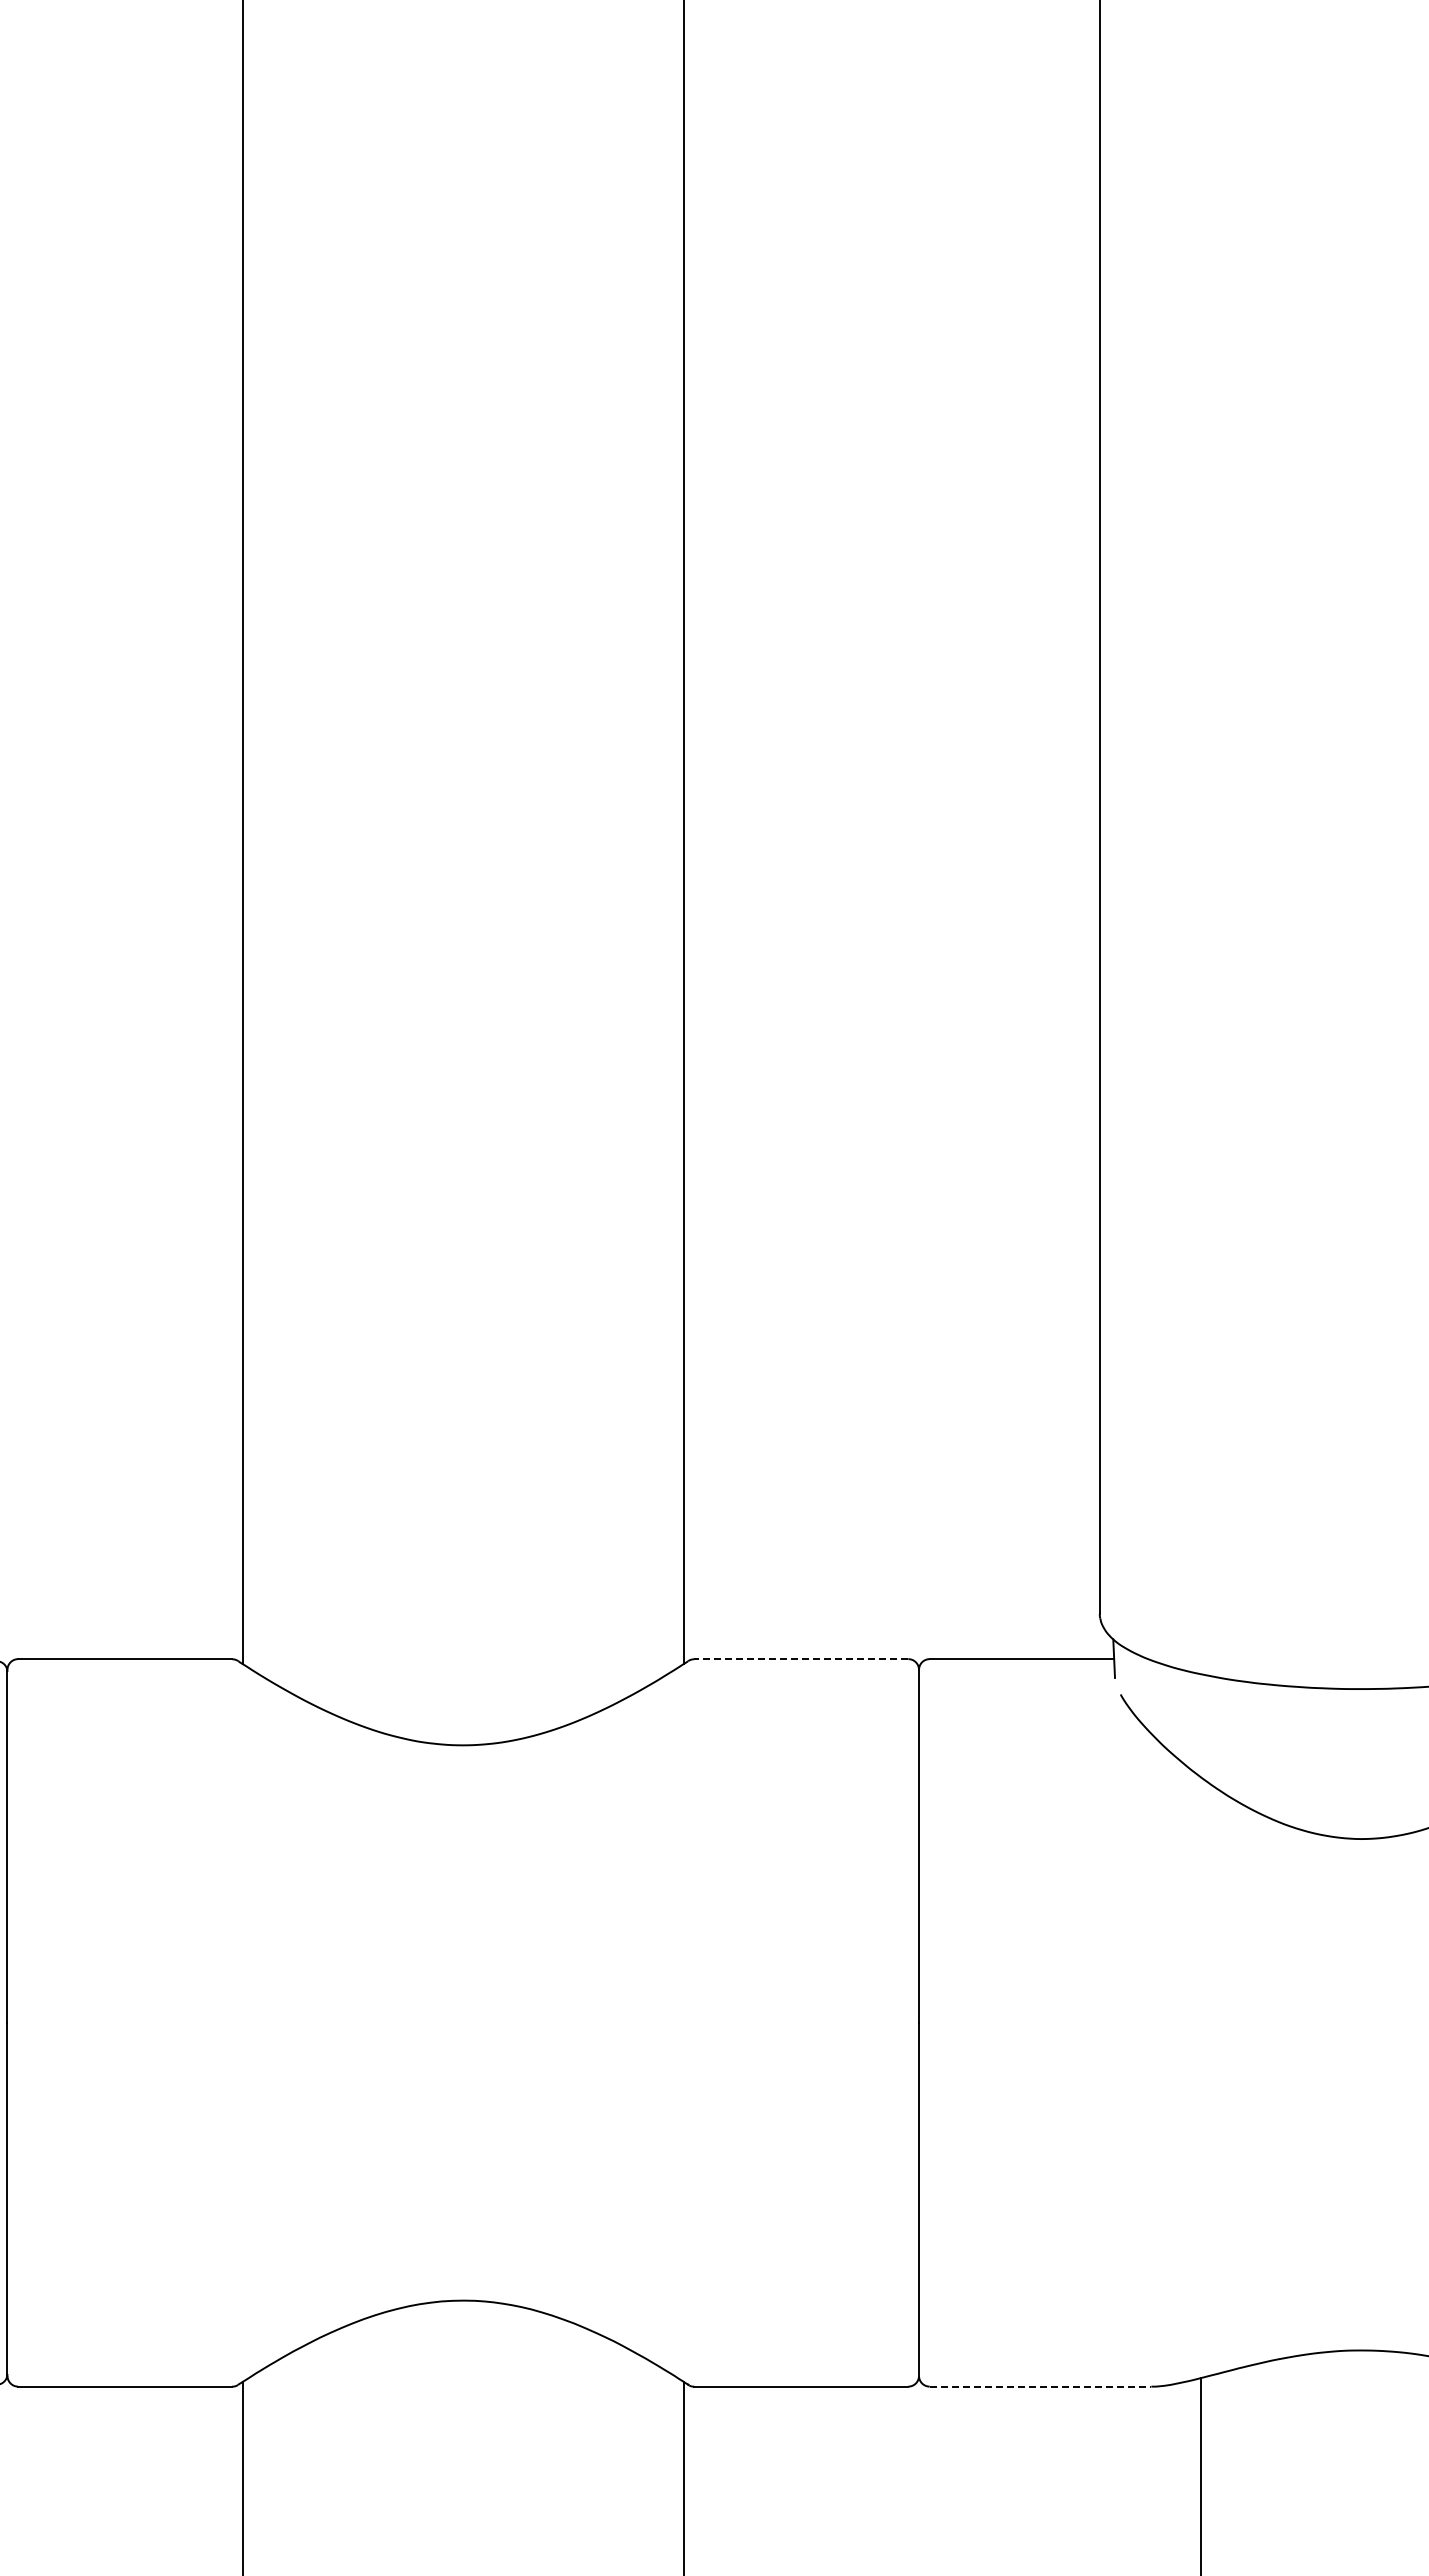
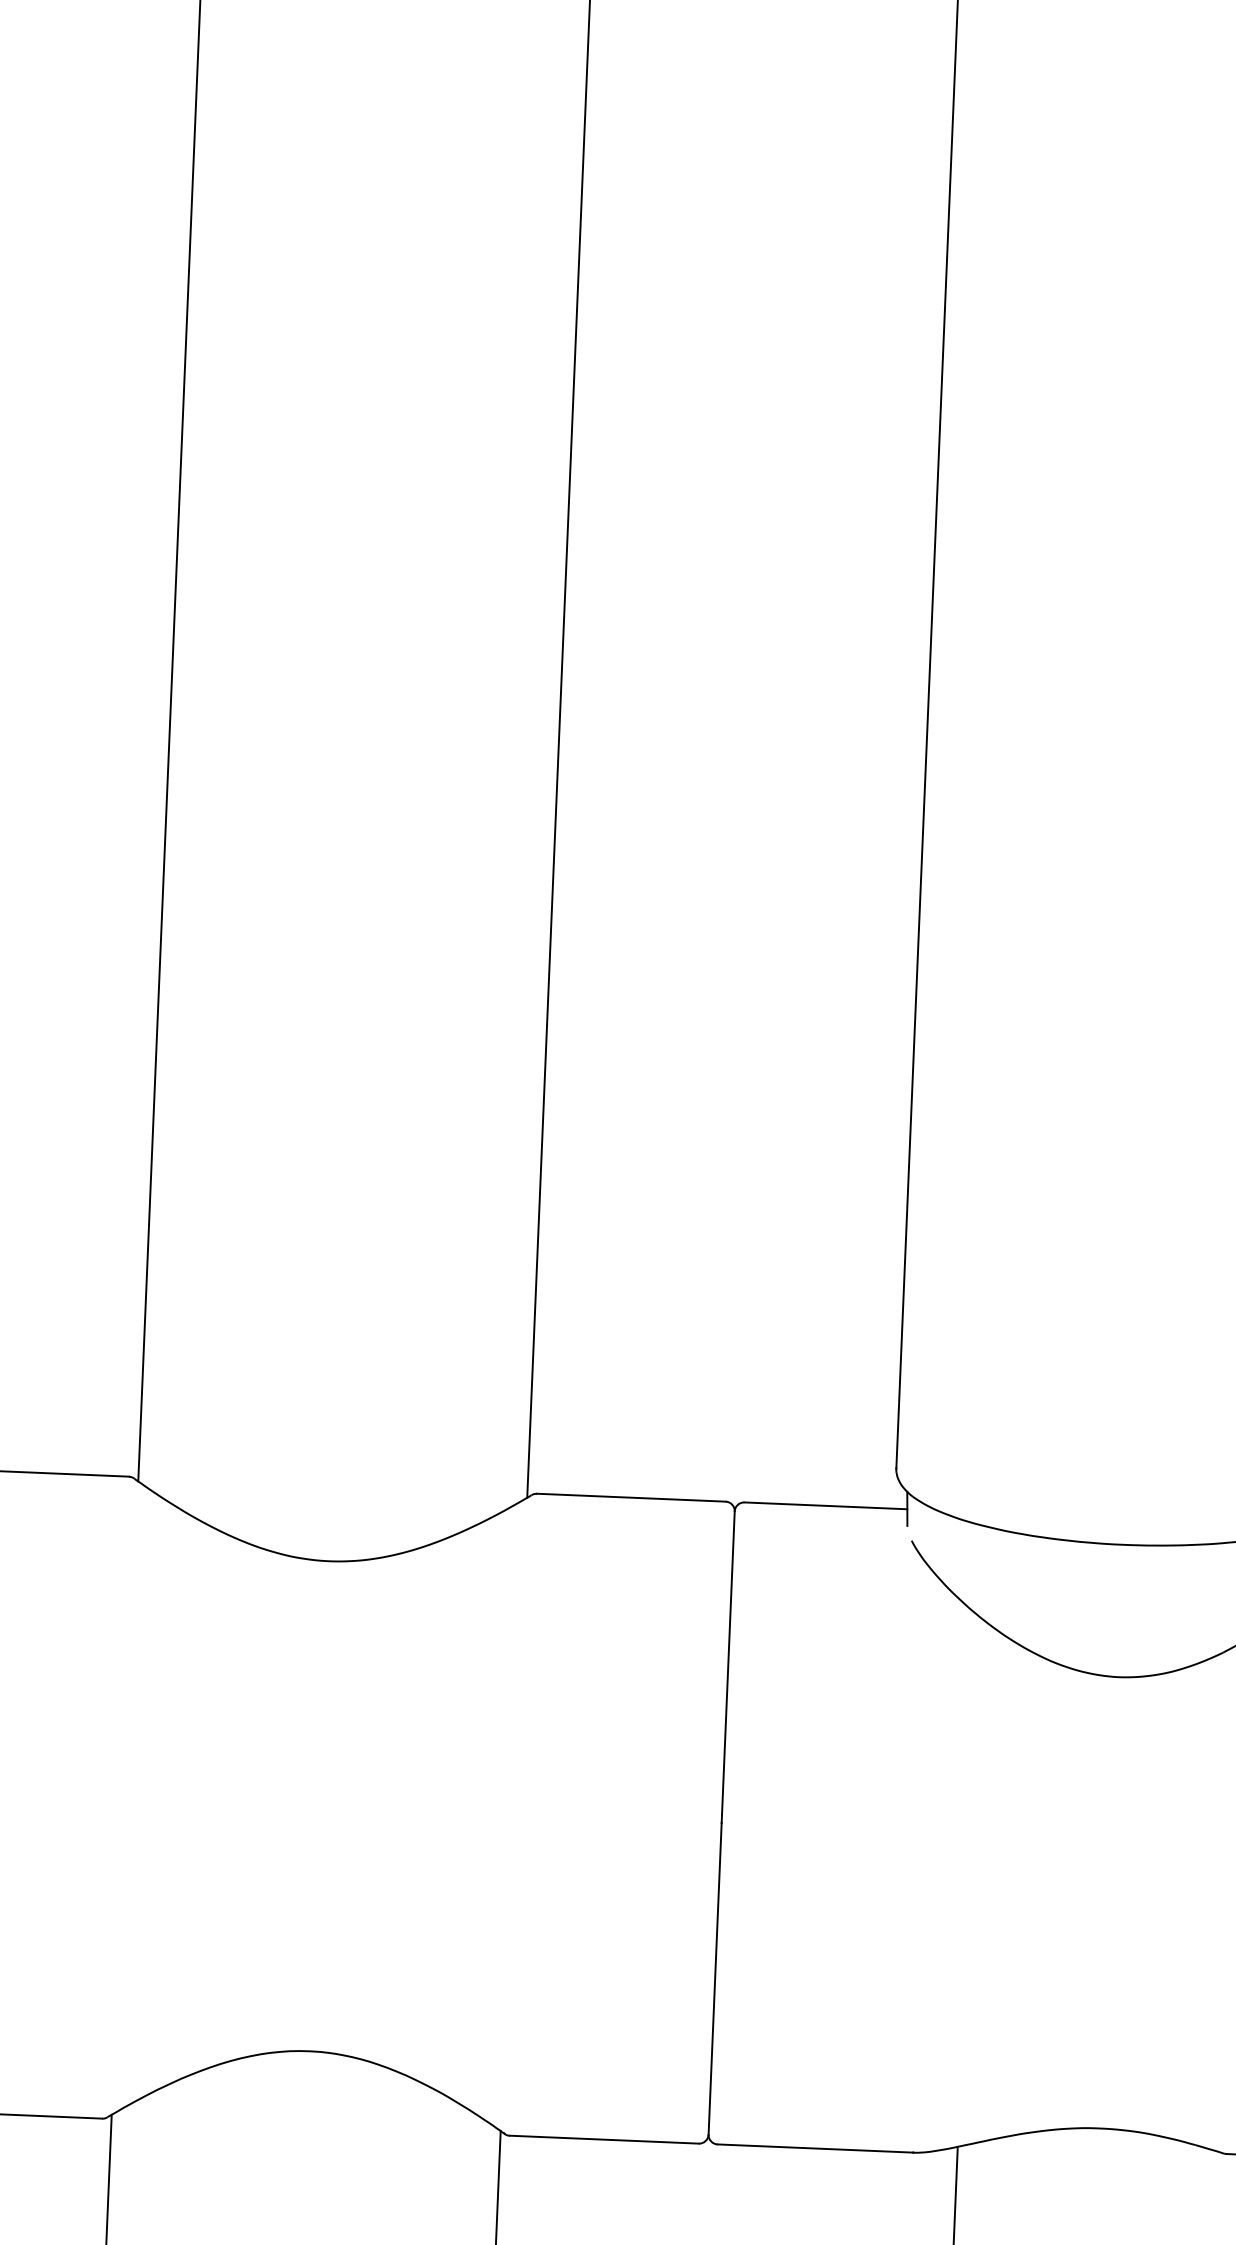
line: (801, 1659) -> (631, 1498), dashed -> solid
line: (1040, 2386) -> (815, 2148), dashed -> solid

